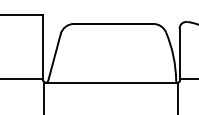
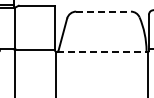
line: (115, 23) -> (104, 11), solid -> dashed
line: (112, 83) -> (102, 52), solid -> dashed

